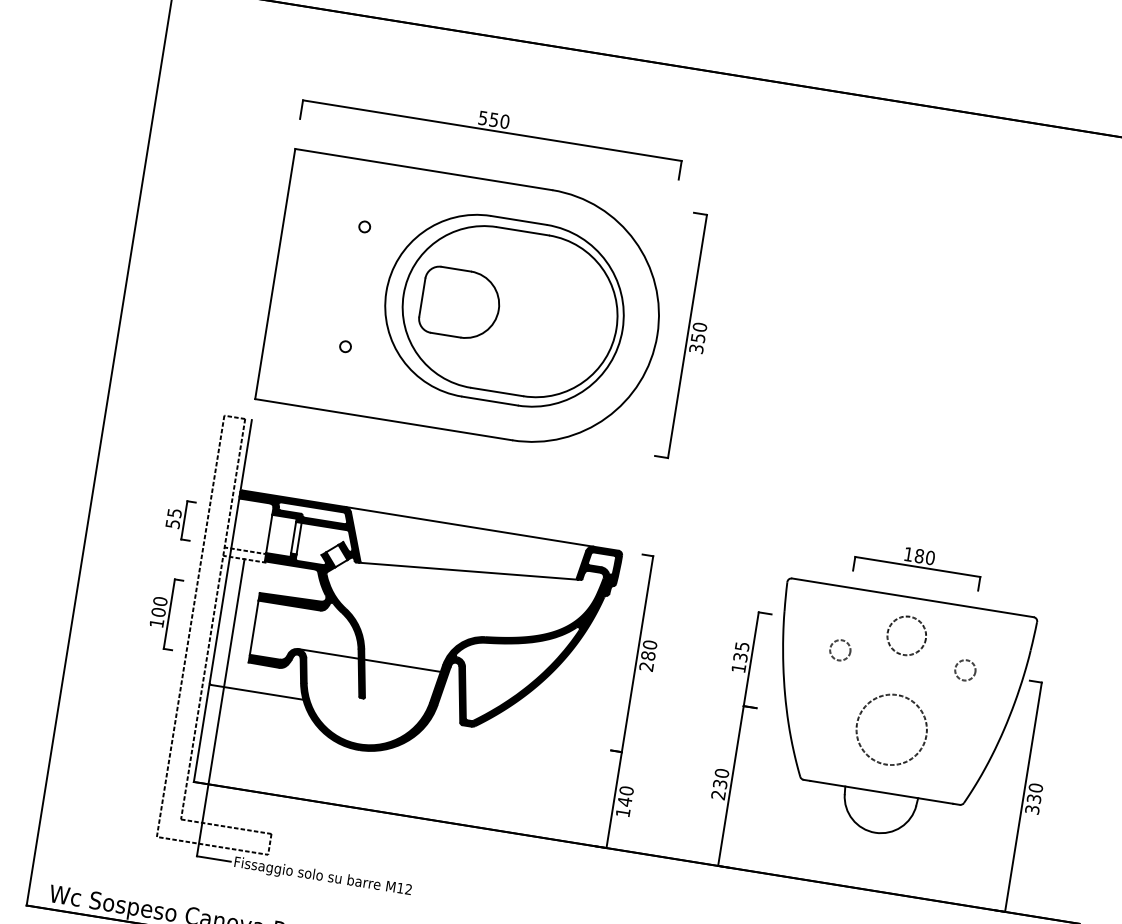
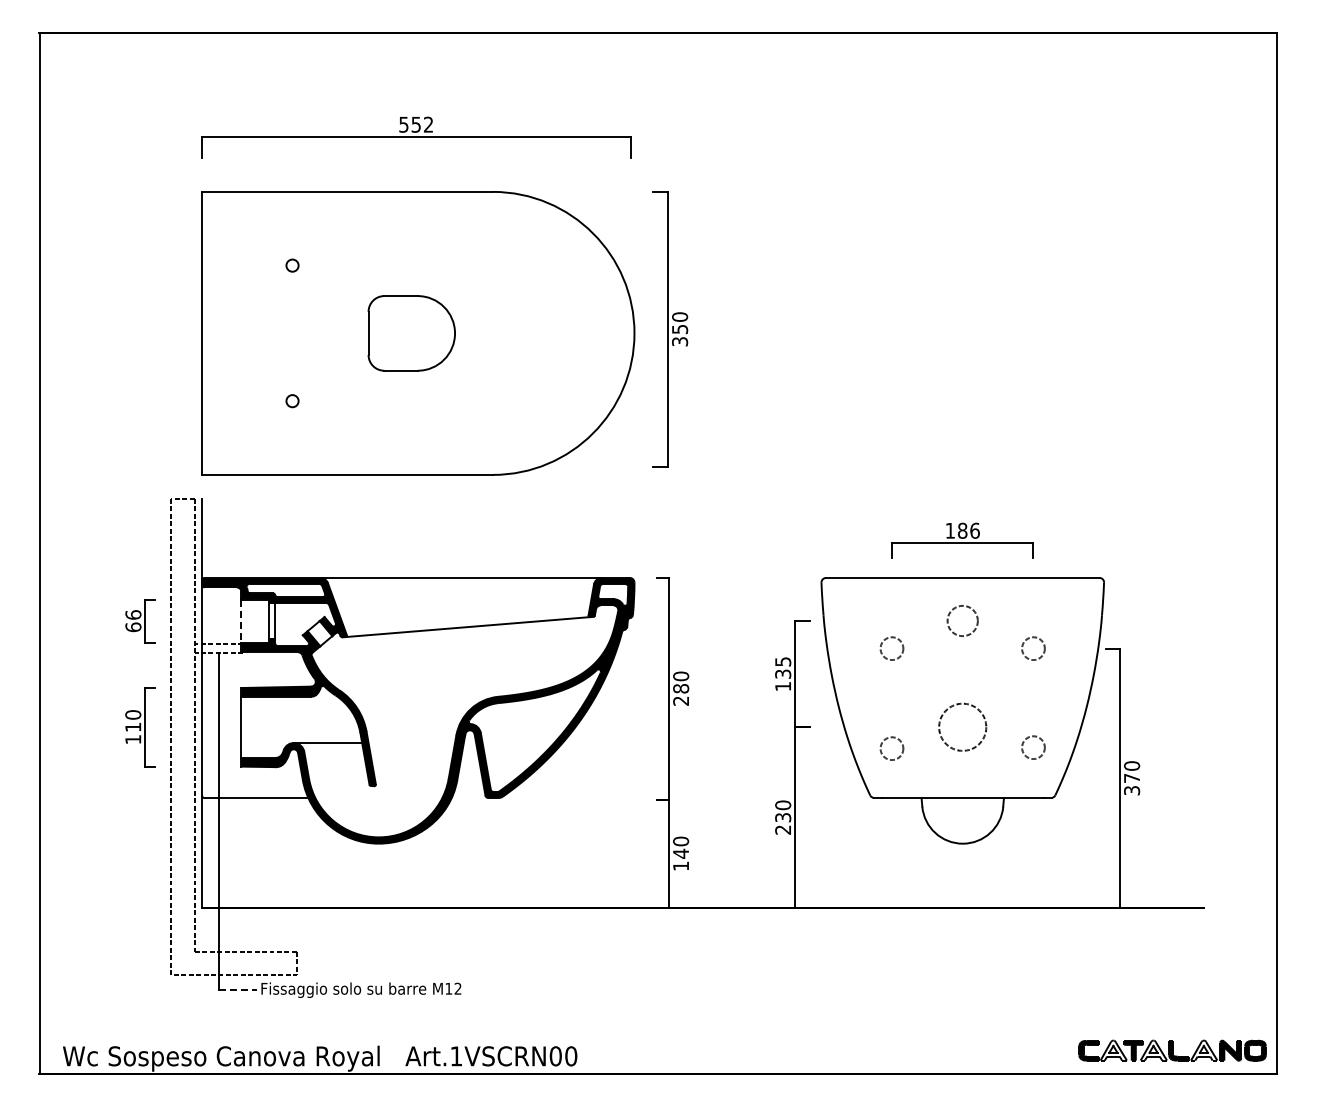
text: (504, 121) -> (428, 124), 550 -> 552
part: (504, 310) -> (461, 333), removed
text: (173, 518) -> (133, 621), 55 -> 66
line: (269, 534) -> (241, 621), solid -> dashed
text: (929, 557) -> (974, 530), 180 -> 186
text: (158, 612) -> (133, 727), 100 -> 110
circle: (906, 635) -> (962, 620), size x0.7
line: (402, 666) -> (411, 743), removed
circle: (891, 729) -> (962, 726), size x0.6
circle: (825, 738) -> (891, 748), added
circle: (951, 757) -> (1033, 747), added
text: (1034, 798) -> (1132, 777), 330 -> 370
line: (214, 859) -> (238, 989), solid -> dashed

